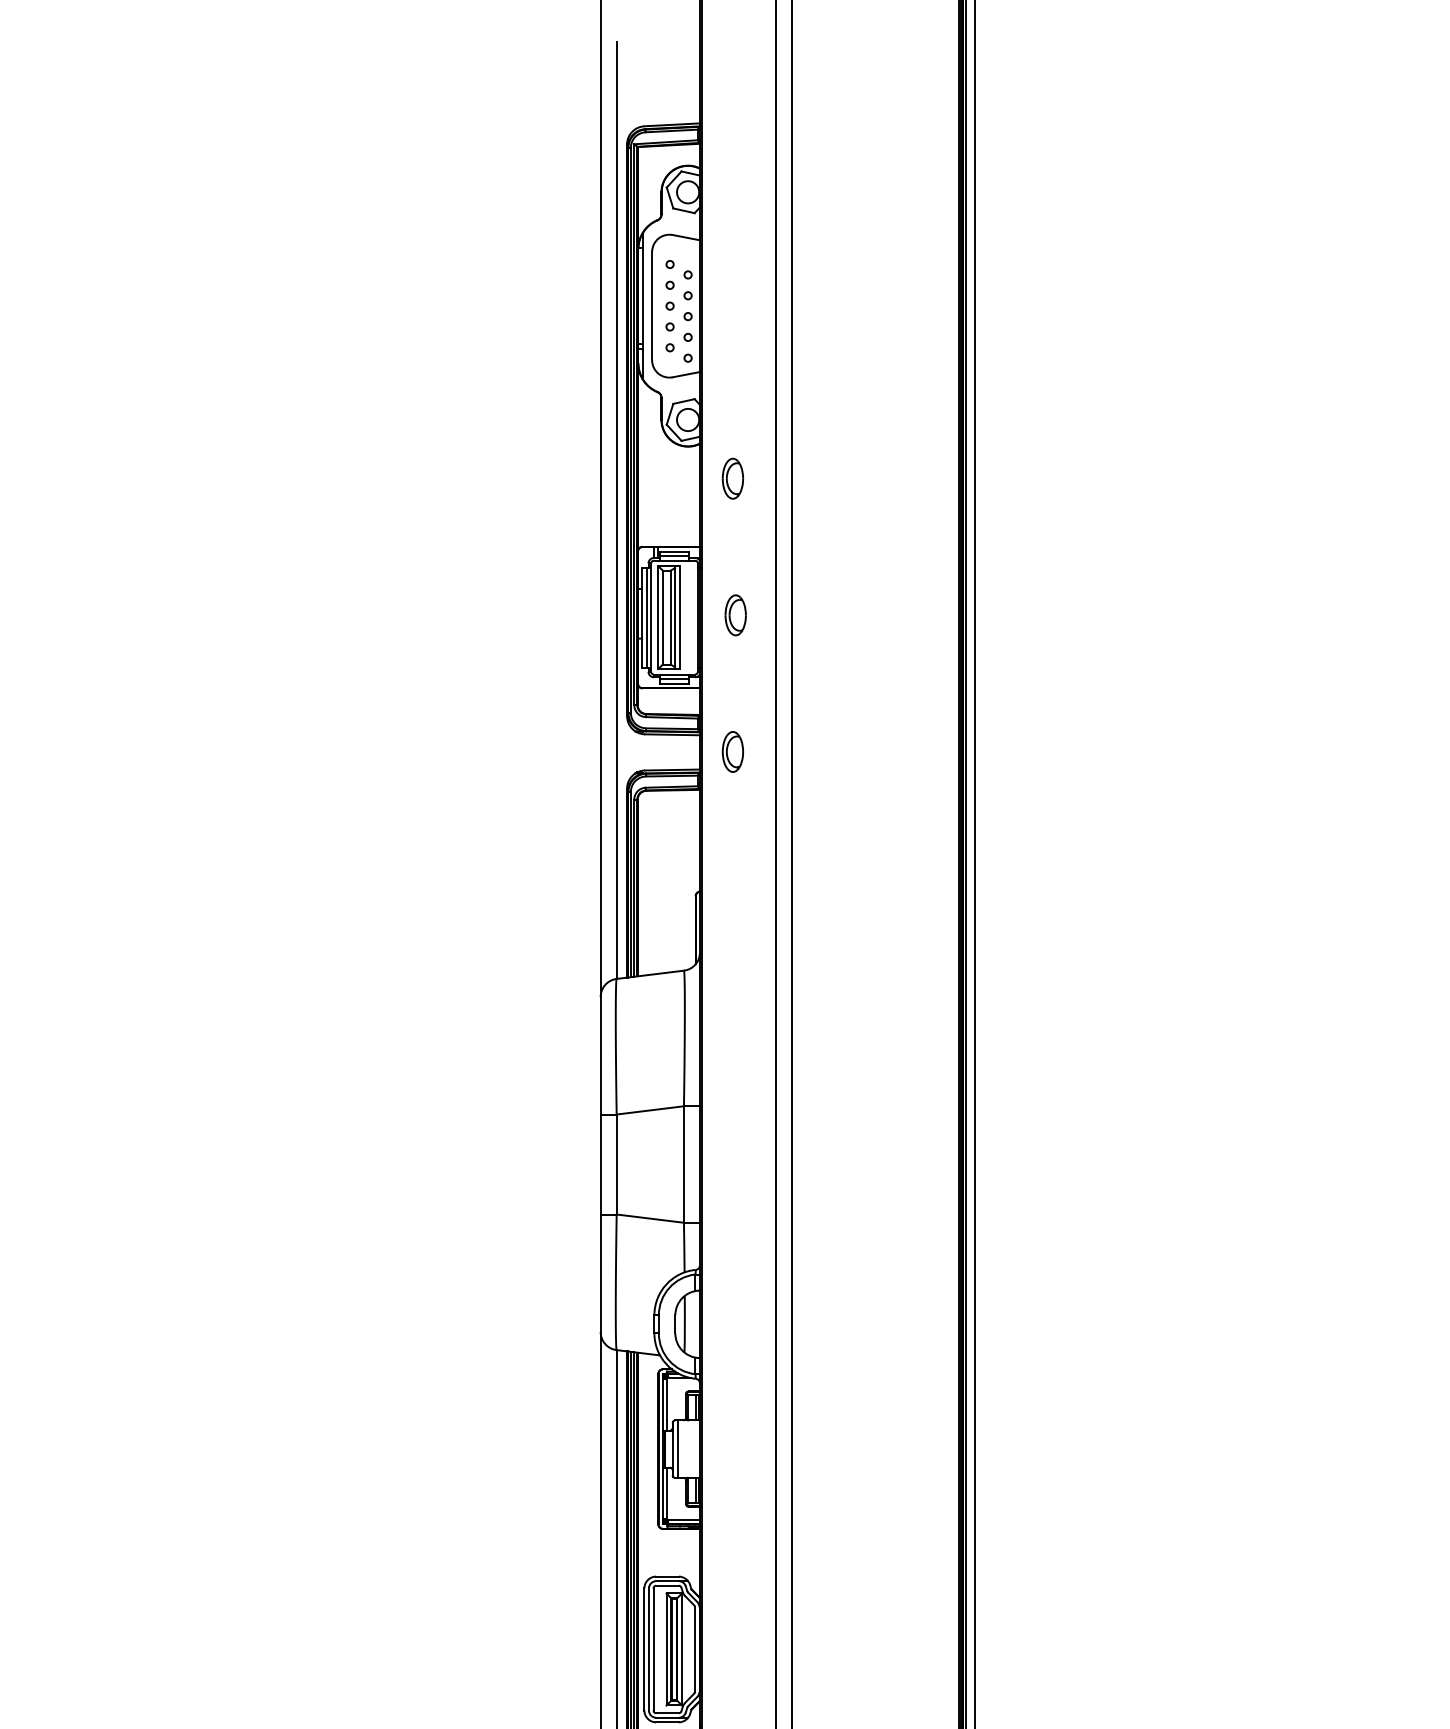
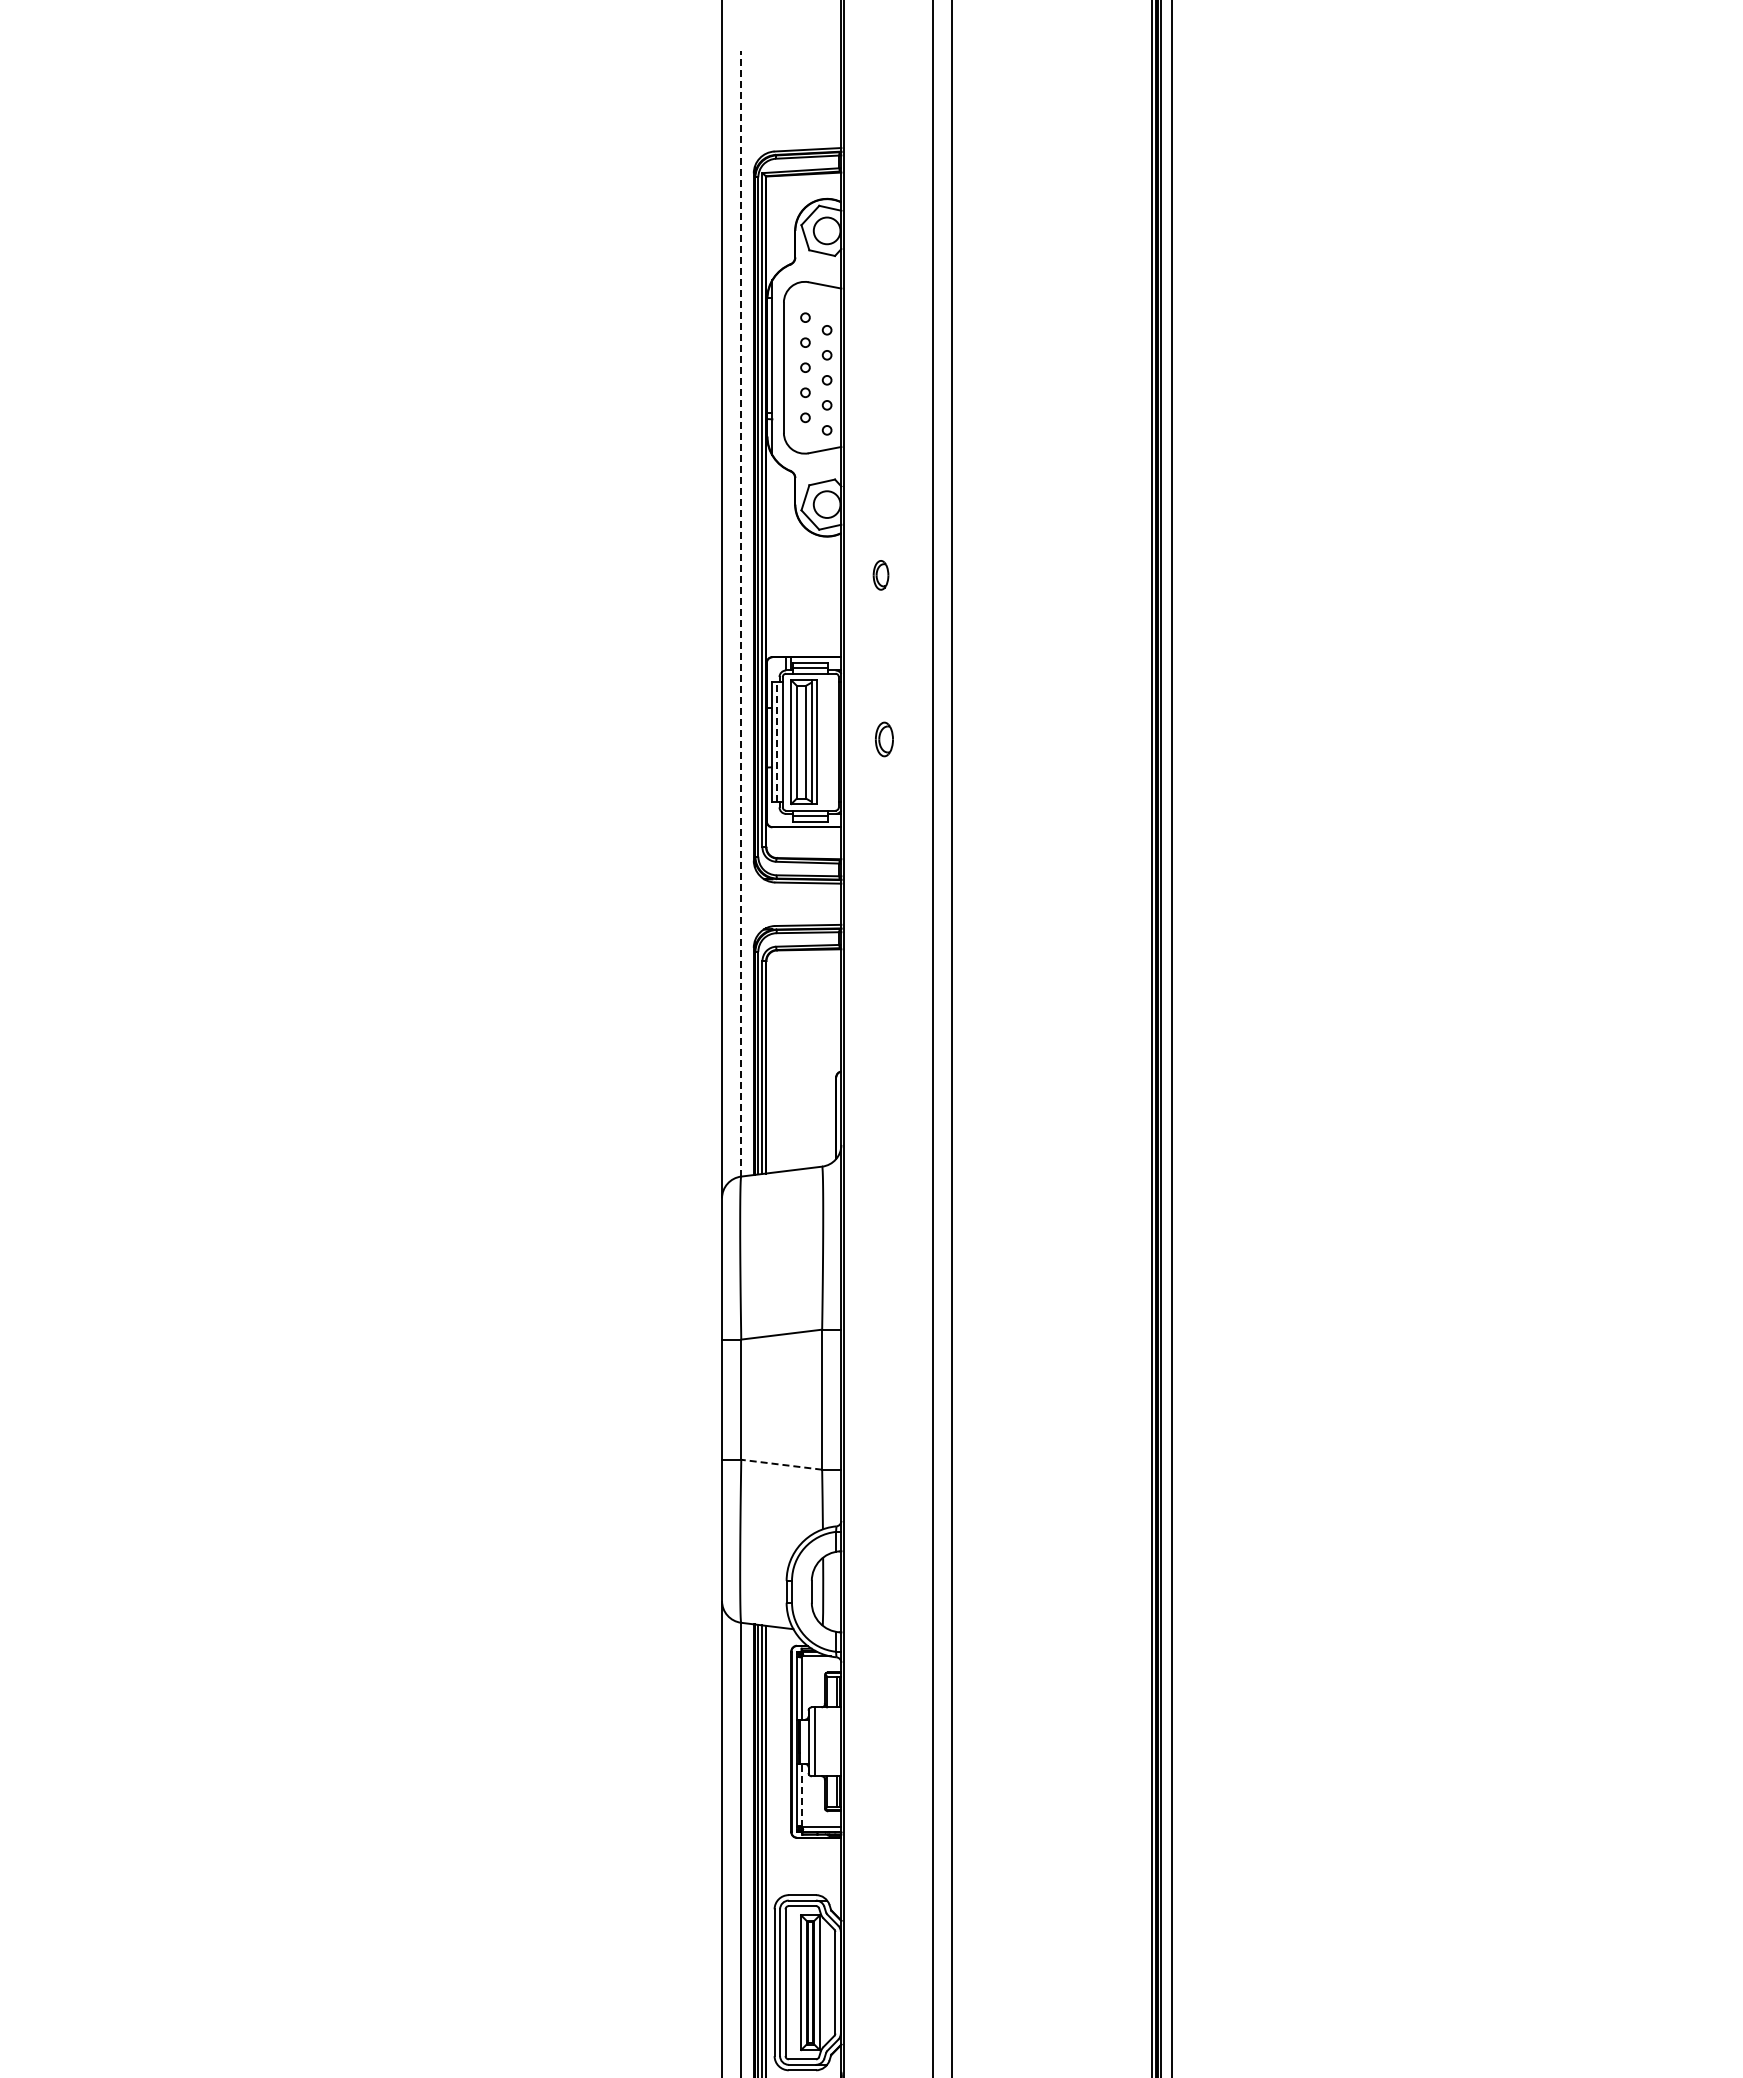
part: (732, 478) -> (880, 575), size x0.6
line: (616, 510) -> (741, 613), solid -> dashed
part: (735, 615) -> (884, 739), size x0.7
line: (646, 617) -> (777, 741), solid -> dashed
part: (732, 751) -> (880, 903), removed
line: (650, 1218) -> (781, 1464), solid -> dashed
line: (666, 1492) -> (801, 1794), solid -> dashed

